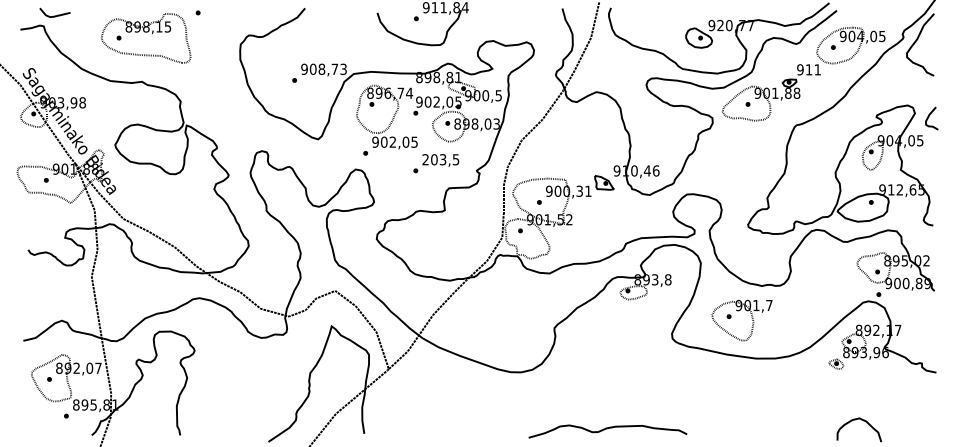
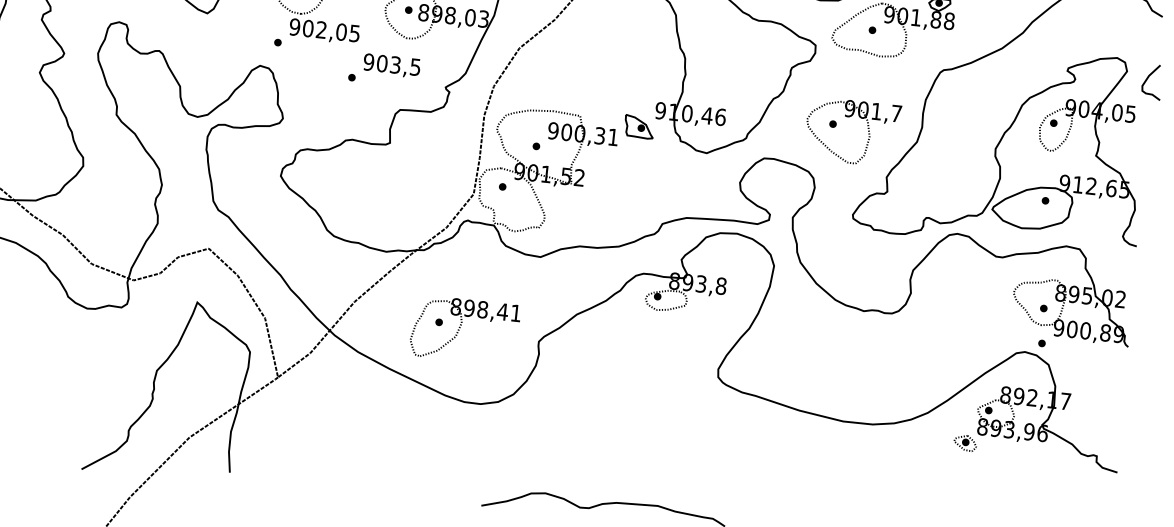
text: (425, 159) -> (368, 61), 203,5 -> 903,5
part: (738, 311) -> (848, 117), moved
part: (505, 325) -> (464, 329), added

